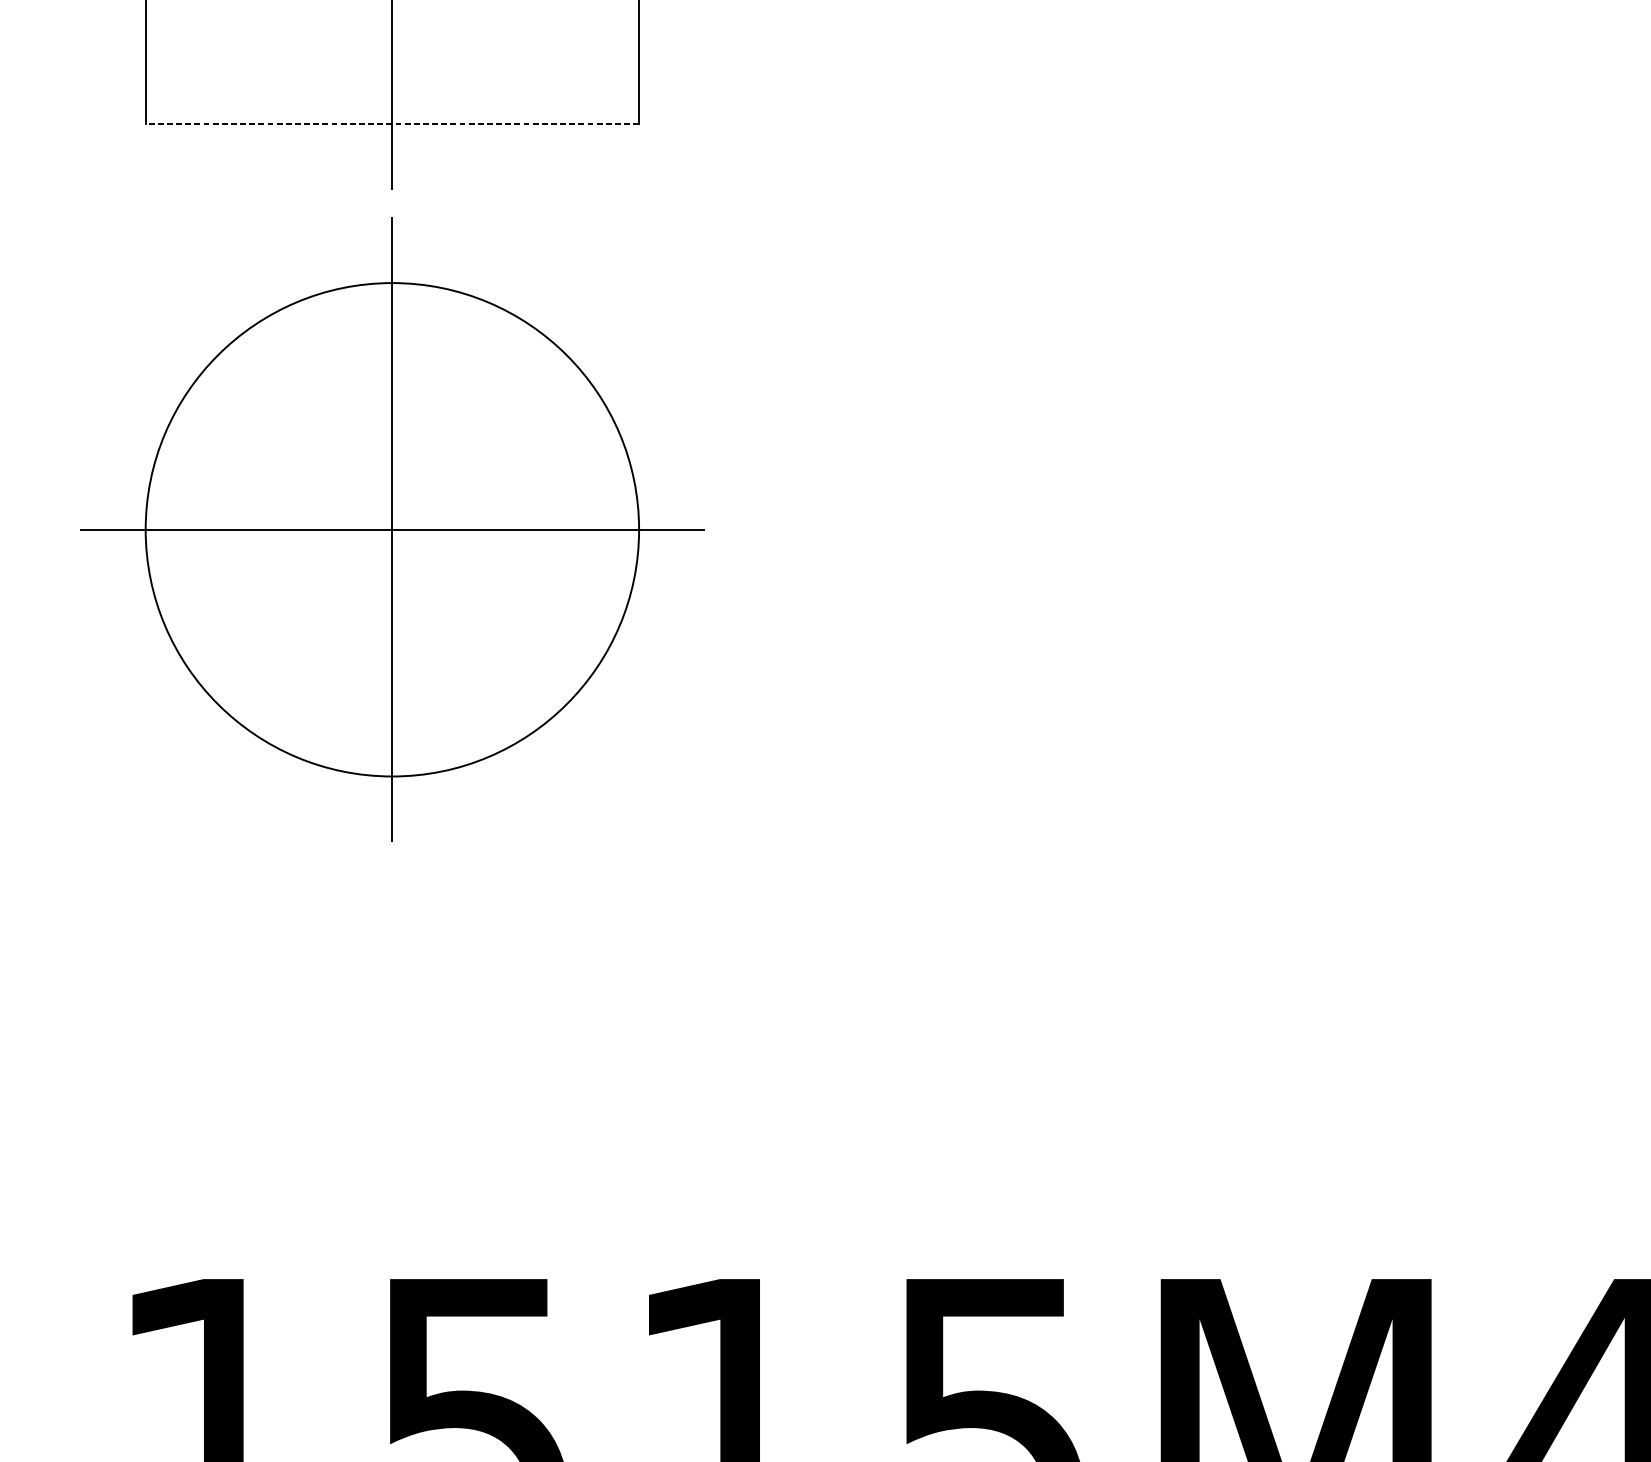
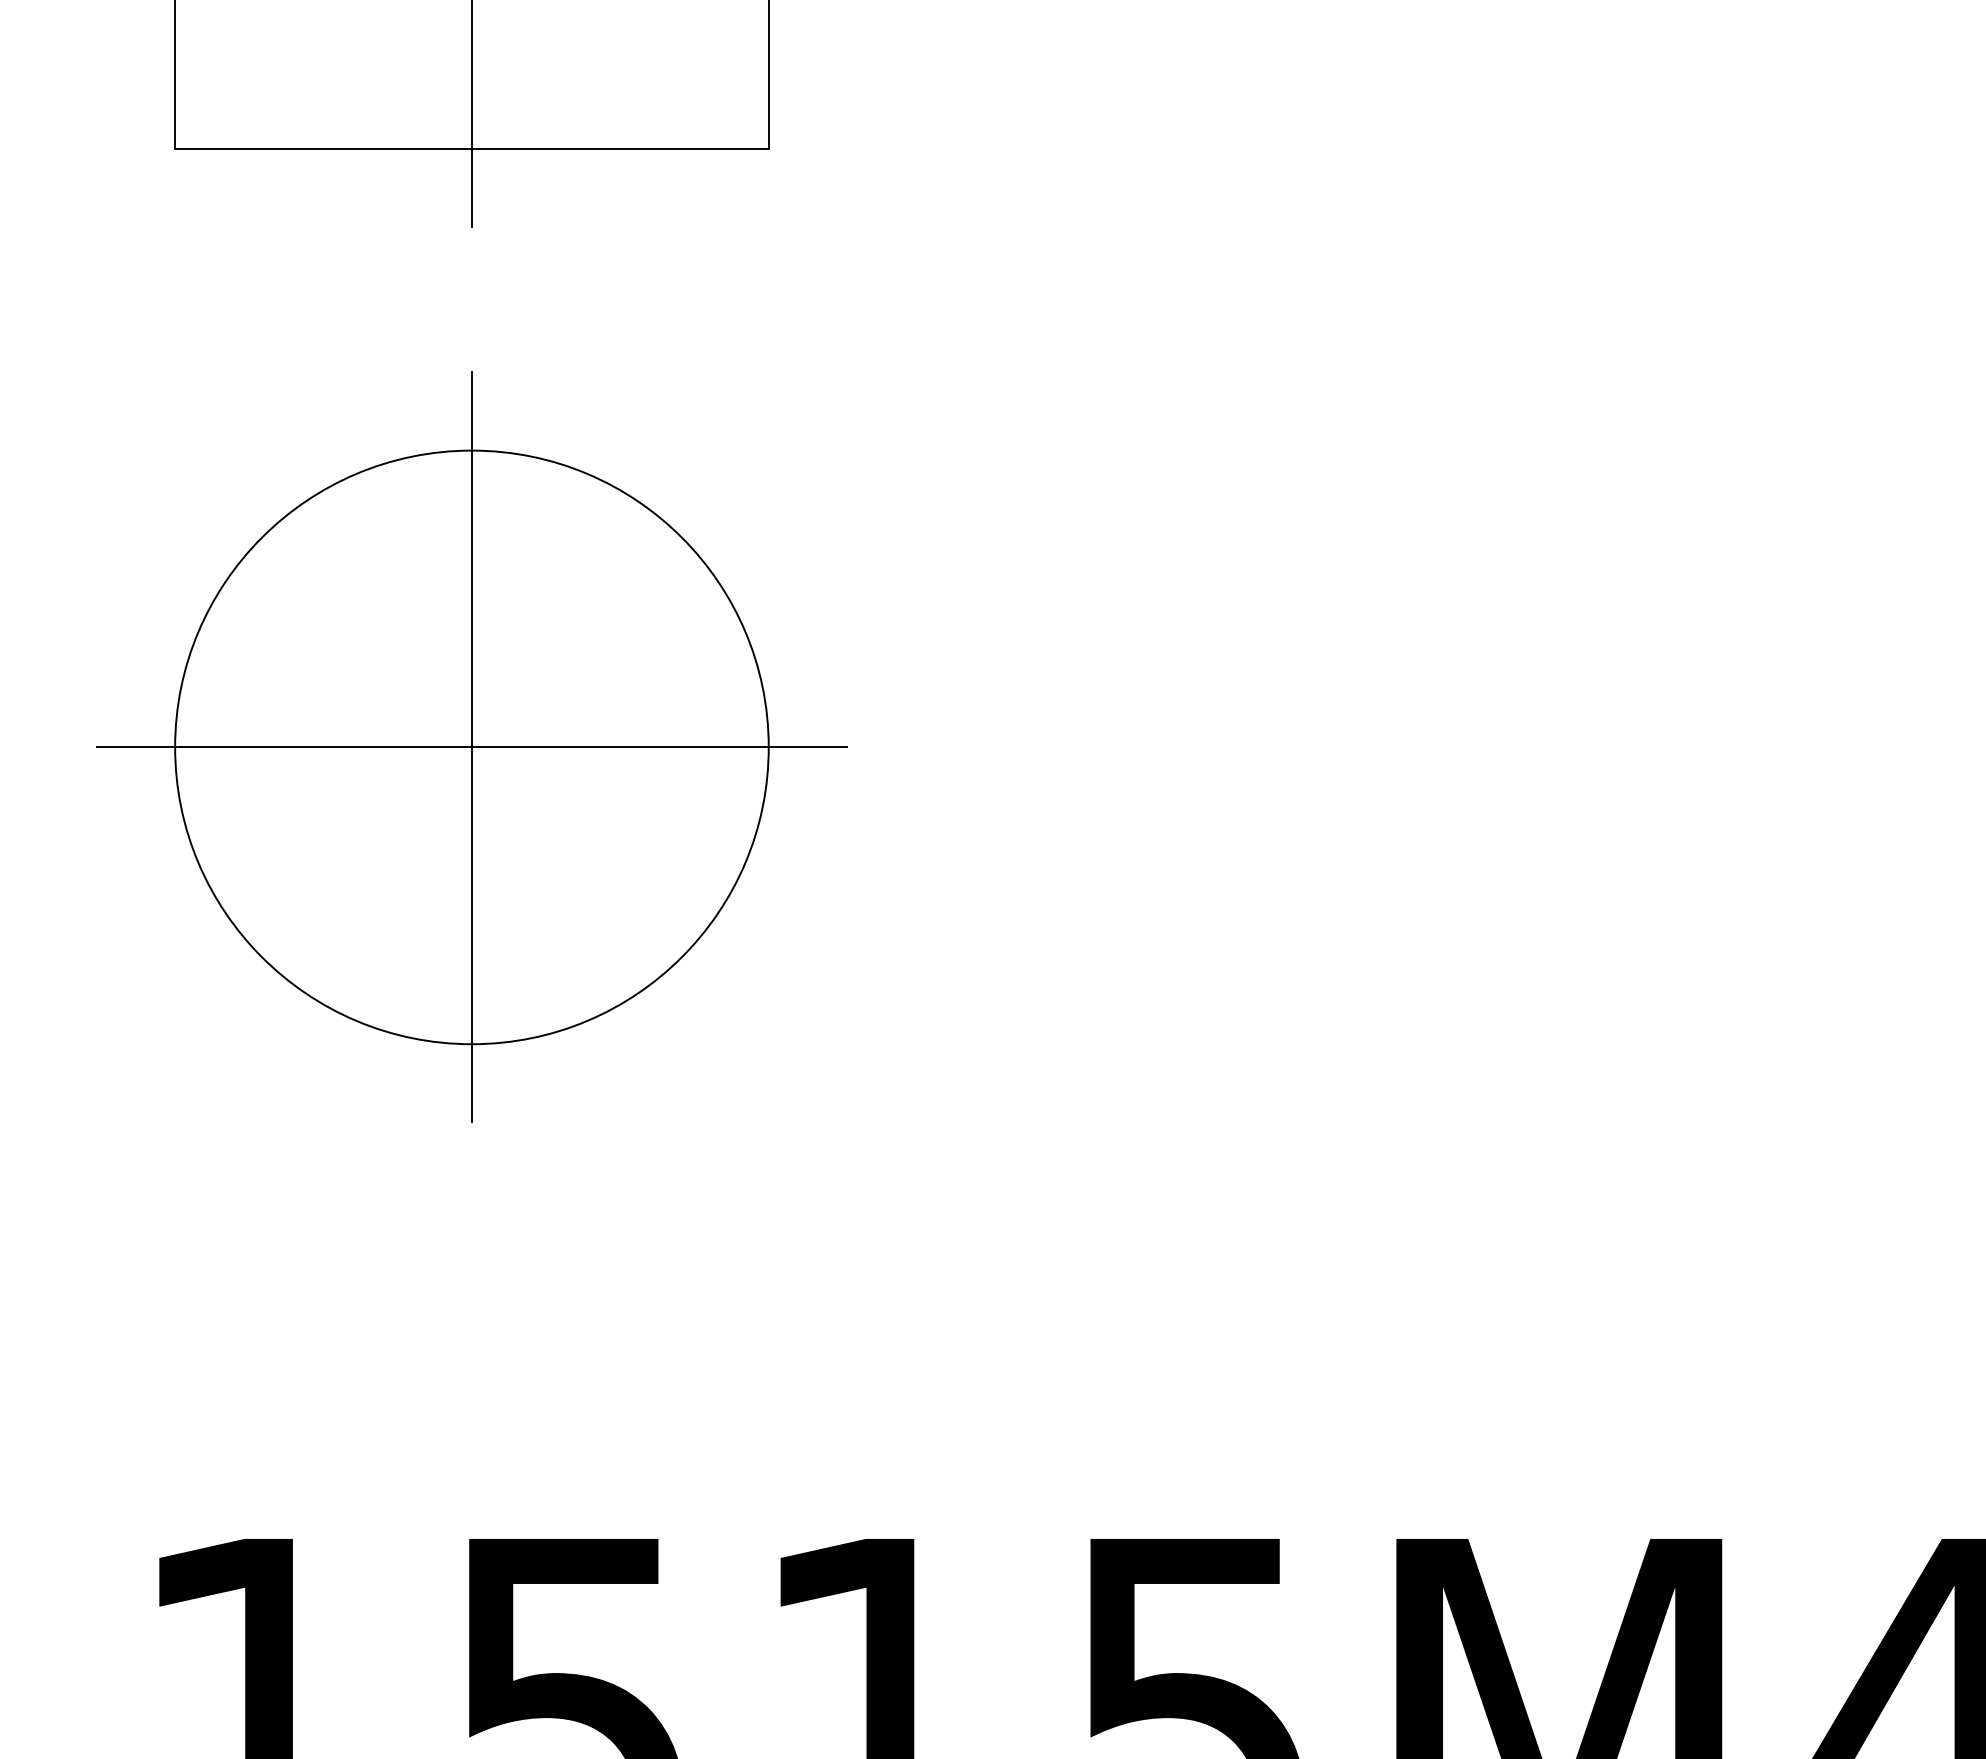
line: (392, 124) -> (471, 149), dashed -> solid
part: (392, 529) -> (471, 746), moved

